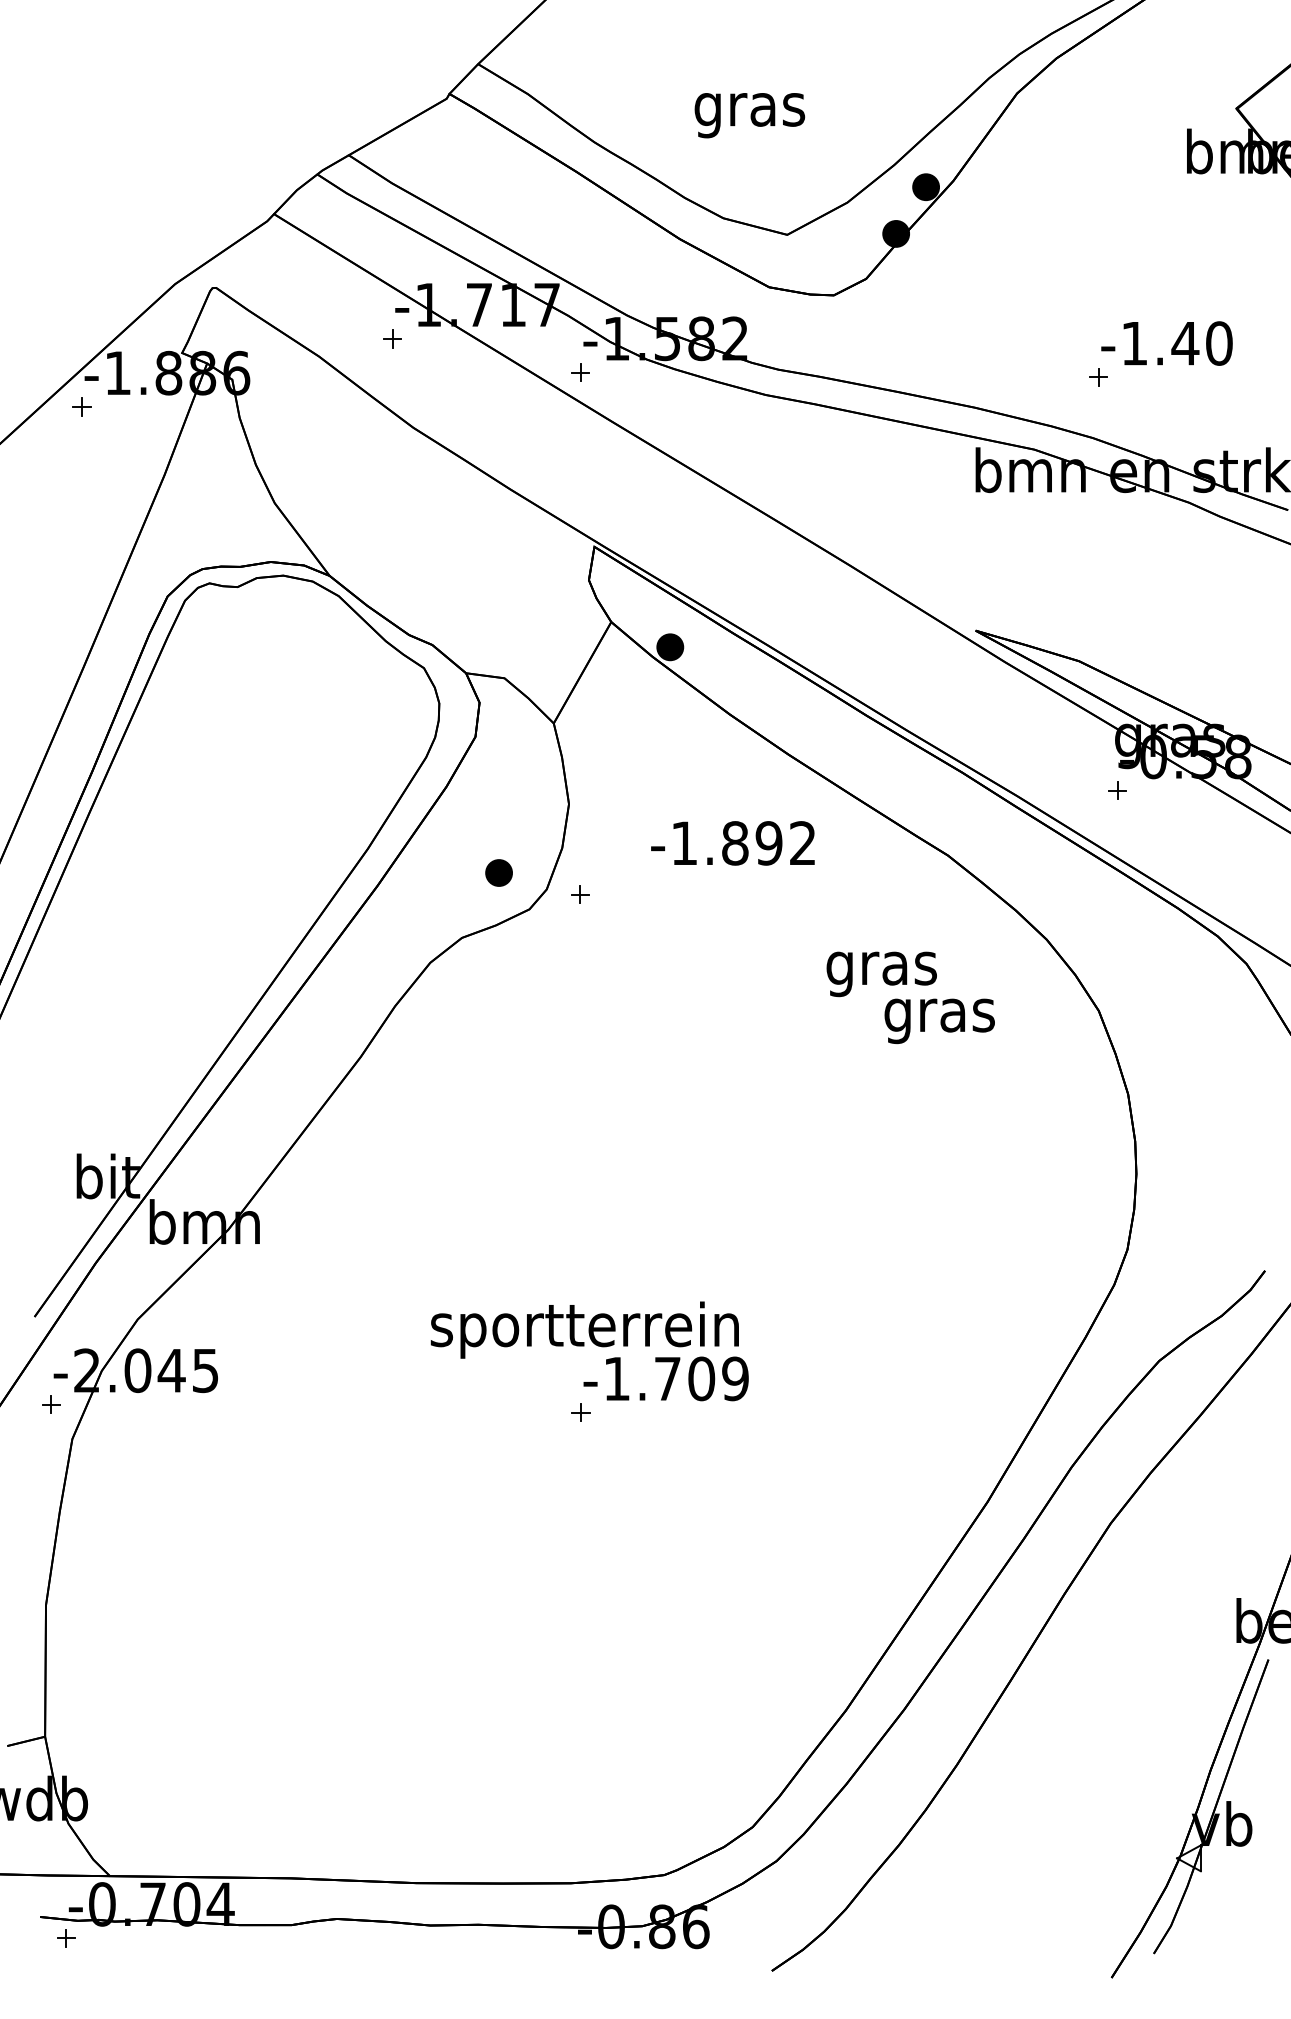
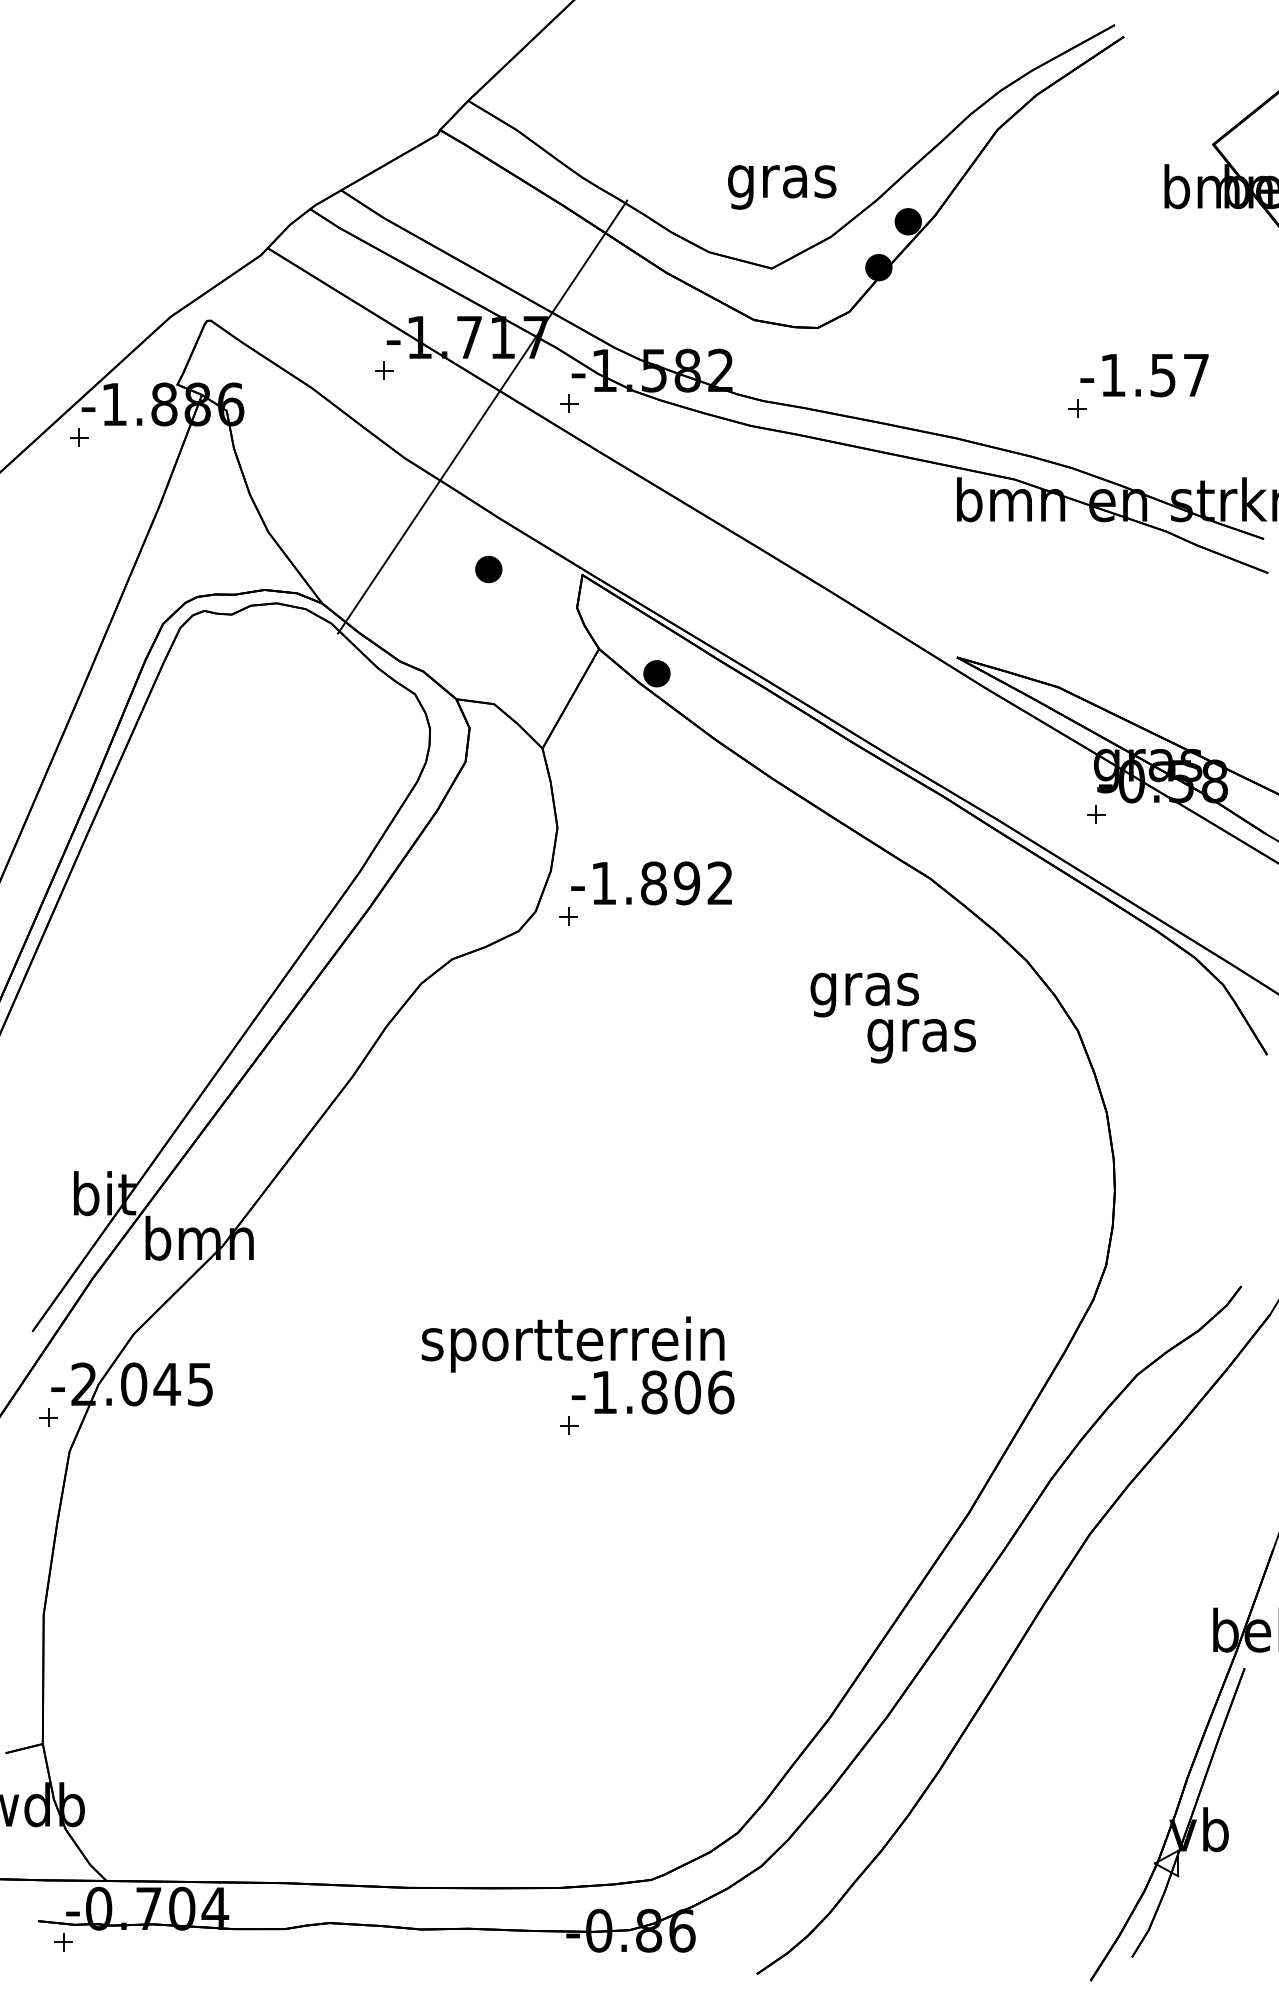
text: (750, 115) -> (782, 187), moved
text: (1202, 343) -> (1179, 375), -1.40 -> -1.57
line: (492, 385) -> (482, 416), added
text: (732, 843) -> (651, 883), moved
part: (498, 873) -> (488, 569), moved
text: (701, 1378) -> (687, 1392), -1.709 -> -1.806

